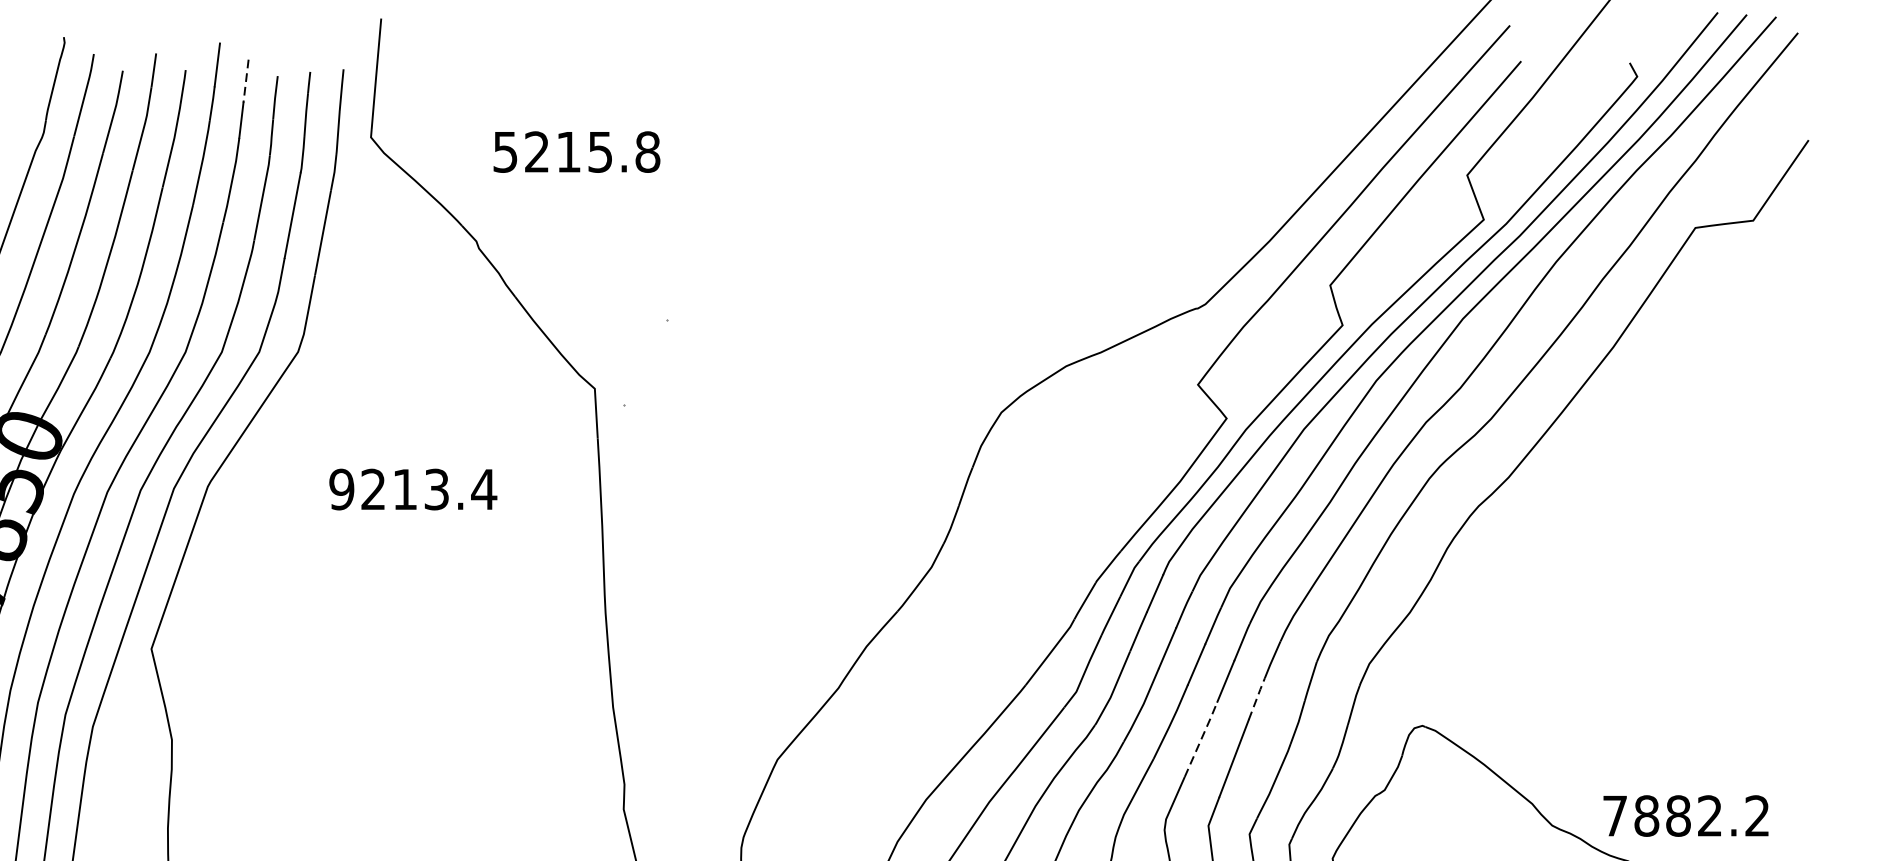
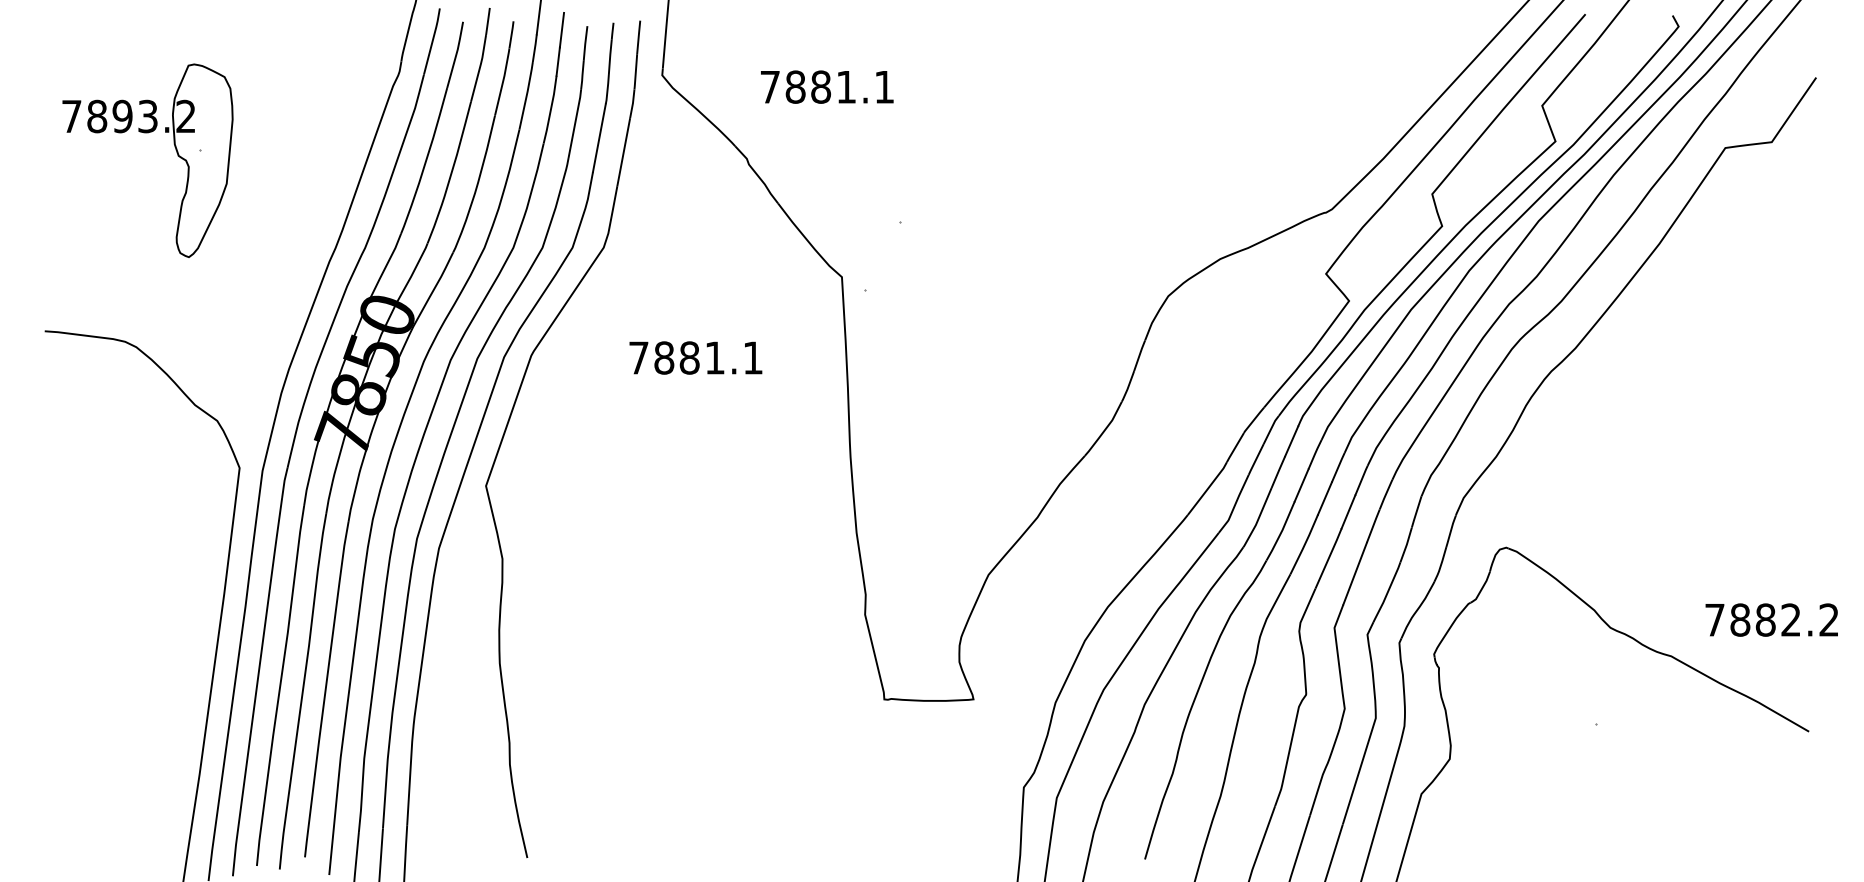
line: (245, 81) -> (561, 30), dashed -> solid
text: (576, 151) -> (827, 86), 5215.8 -> 7881.1
text: (412, 488) -> (695, 357), 9213.4 -> 7881.1
line: (1257, 698) -> (1373, 525), dashed -> solid
line: (1202, 738) -> (1329, 557), dashed -> solid
text: (1685, 815) -> (1771, 619), moved

